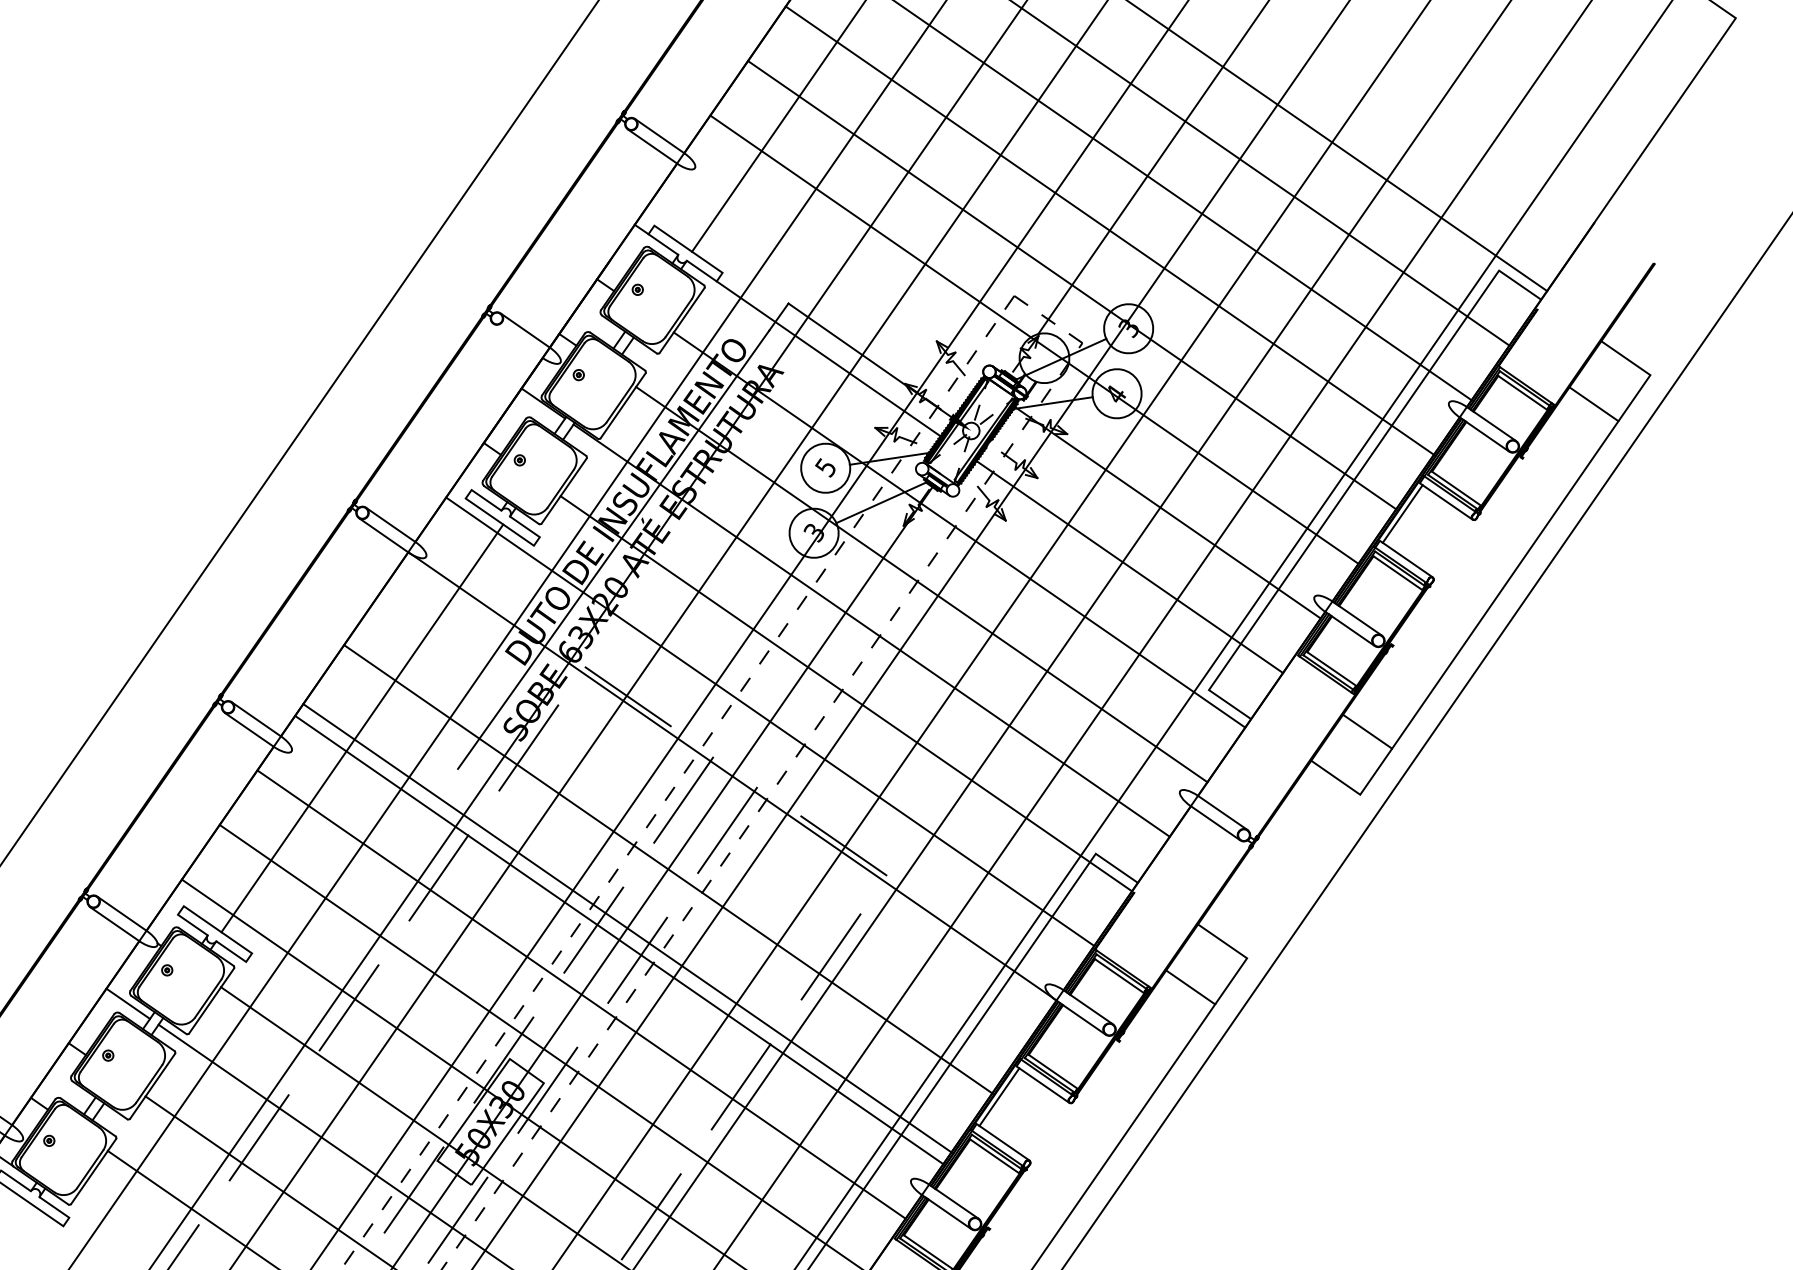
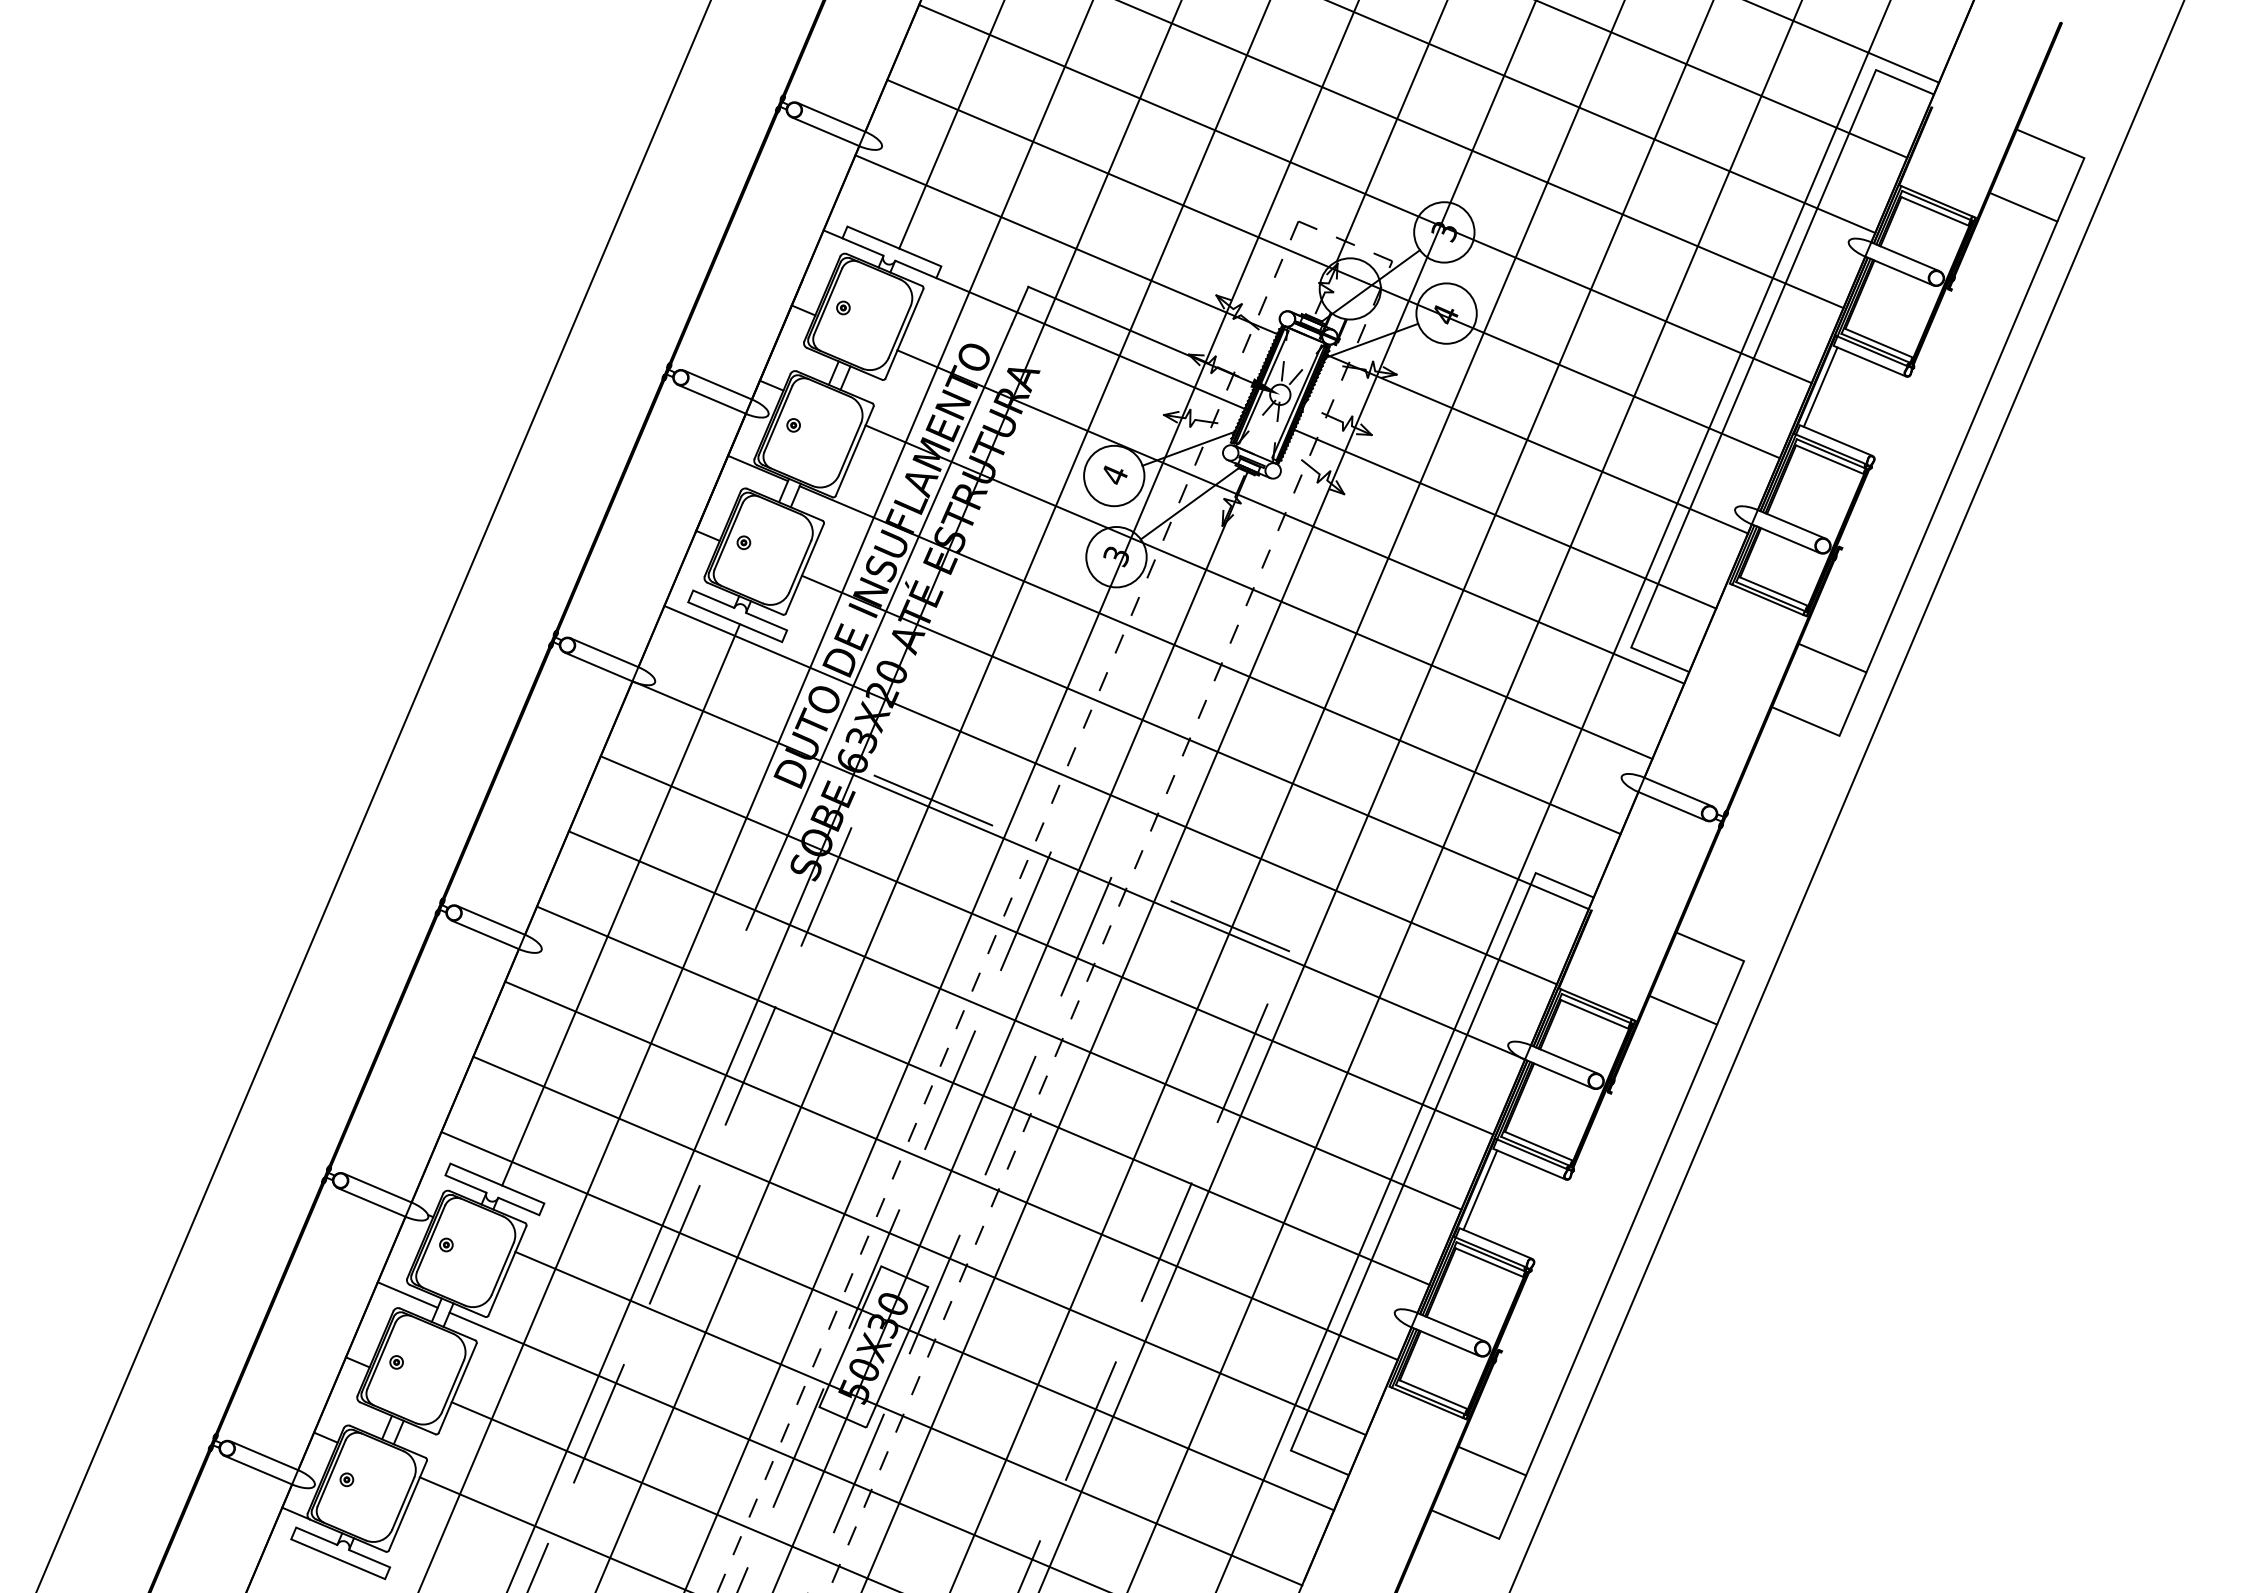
line: (826, 277) -> (1067, 245), added
line: (517, 340) -> (711, 398), added
text: (825, 467) -> (1113, 475), 5 -> 4
line: (668, 869) -> (1046, 945), moved
line: (626, 928) -> (1014, 1020), moved

